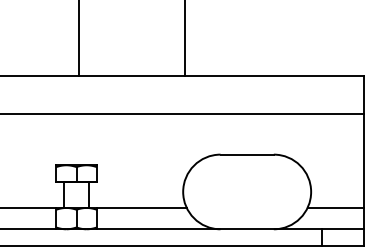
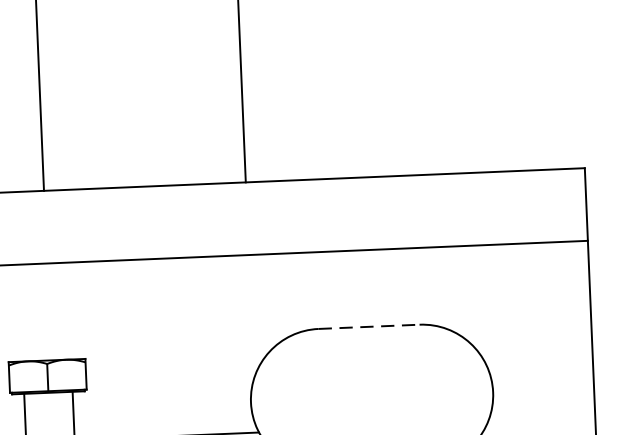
line: (247, 154) -> (369, 326), solid -> dashed
line: (335, 207) -> (540, 419), removed

